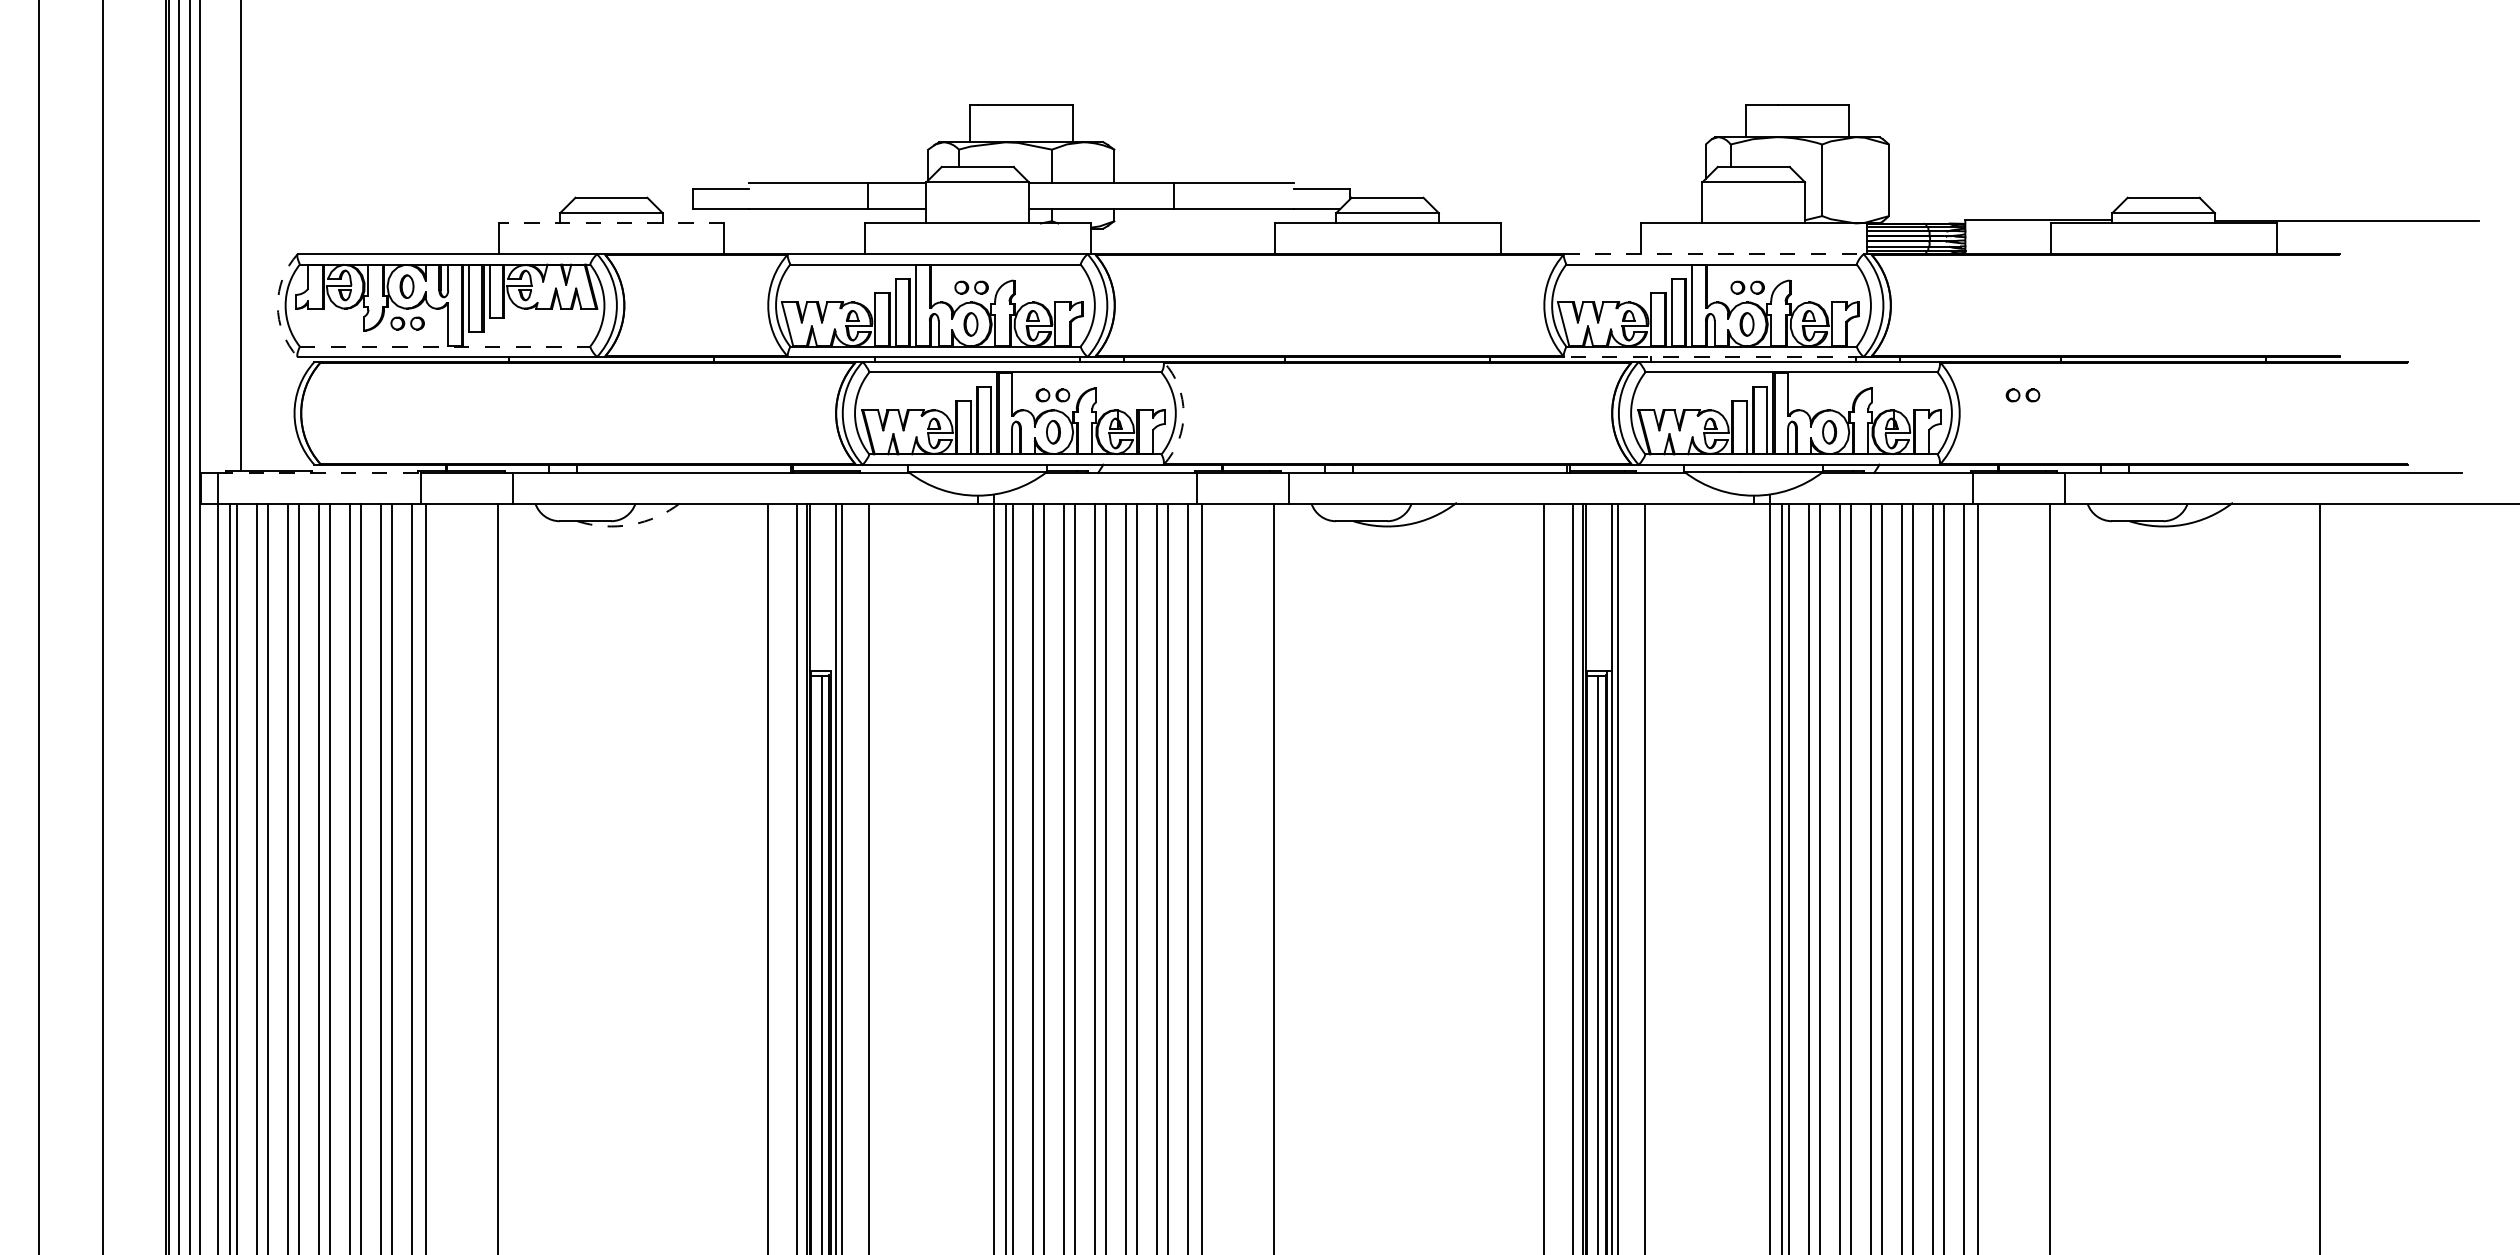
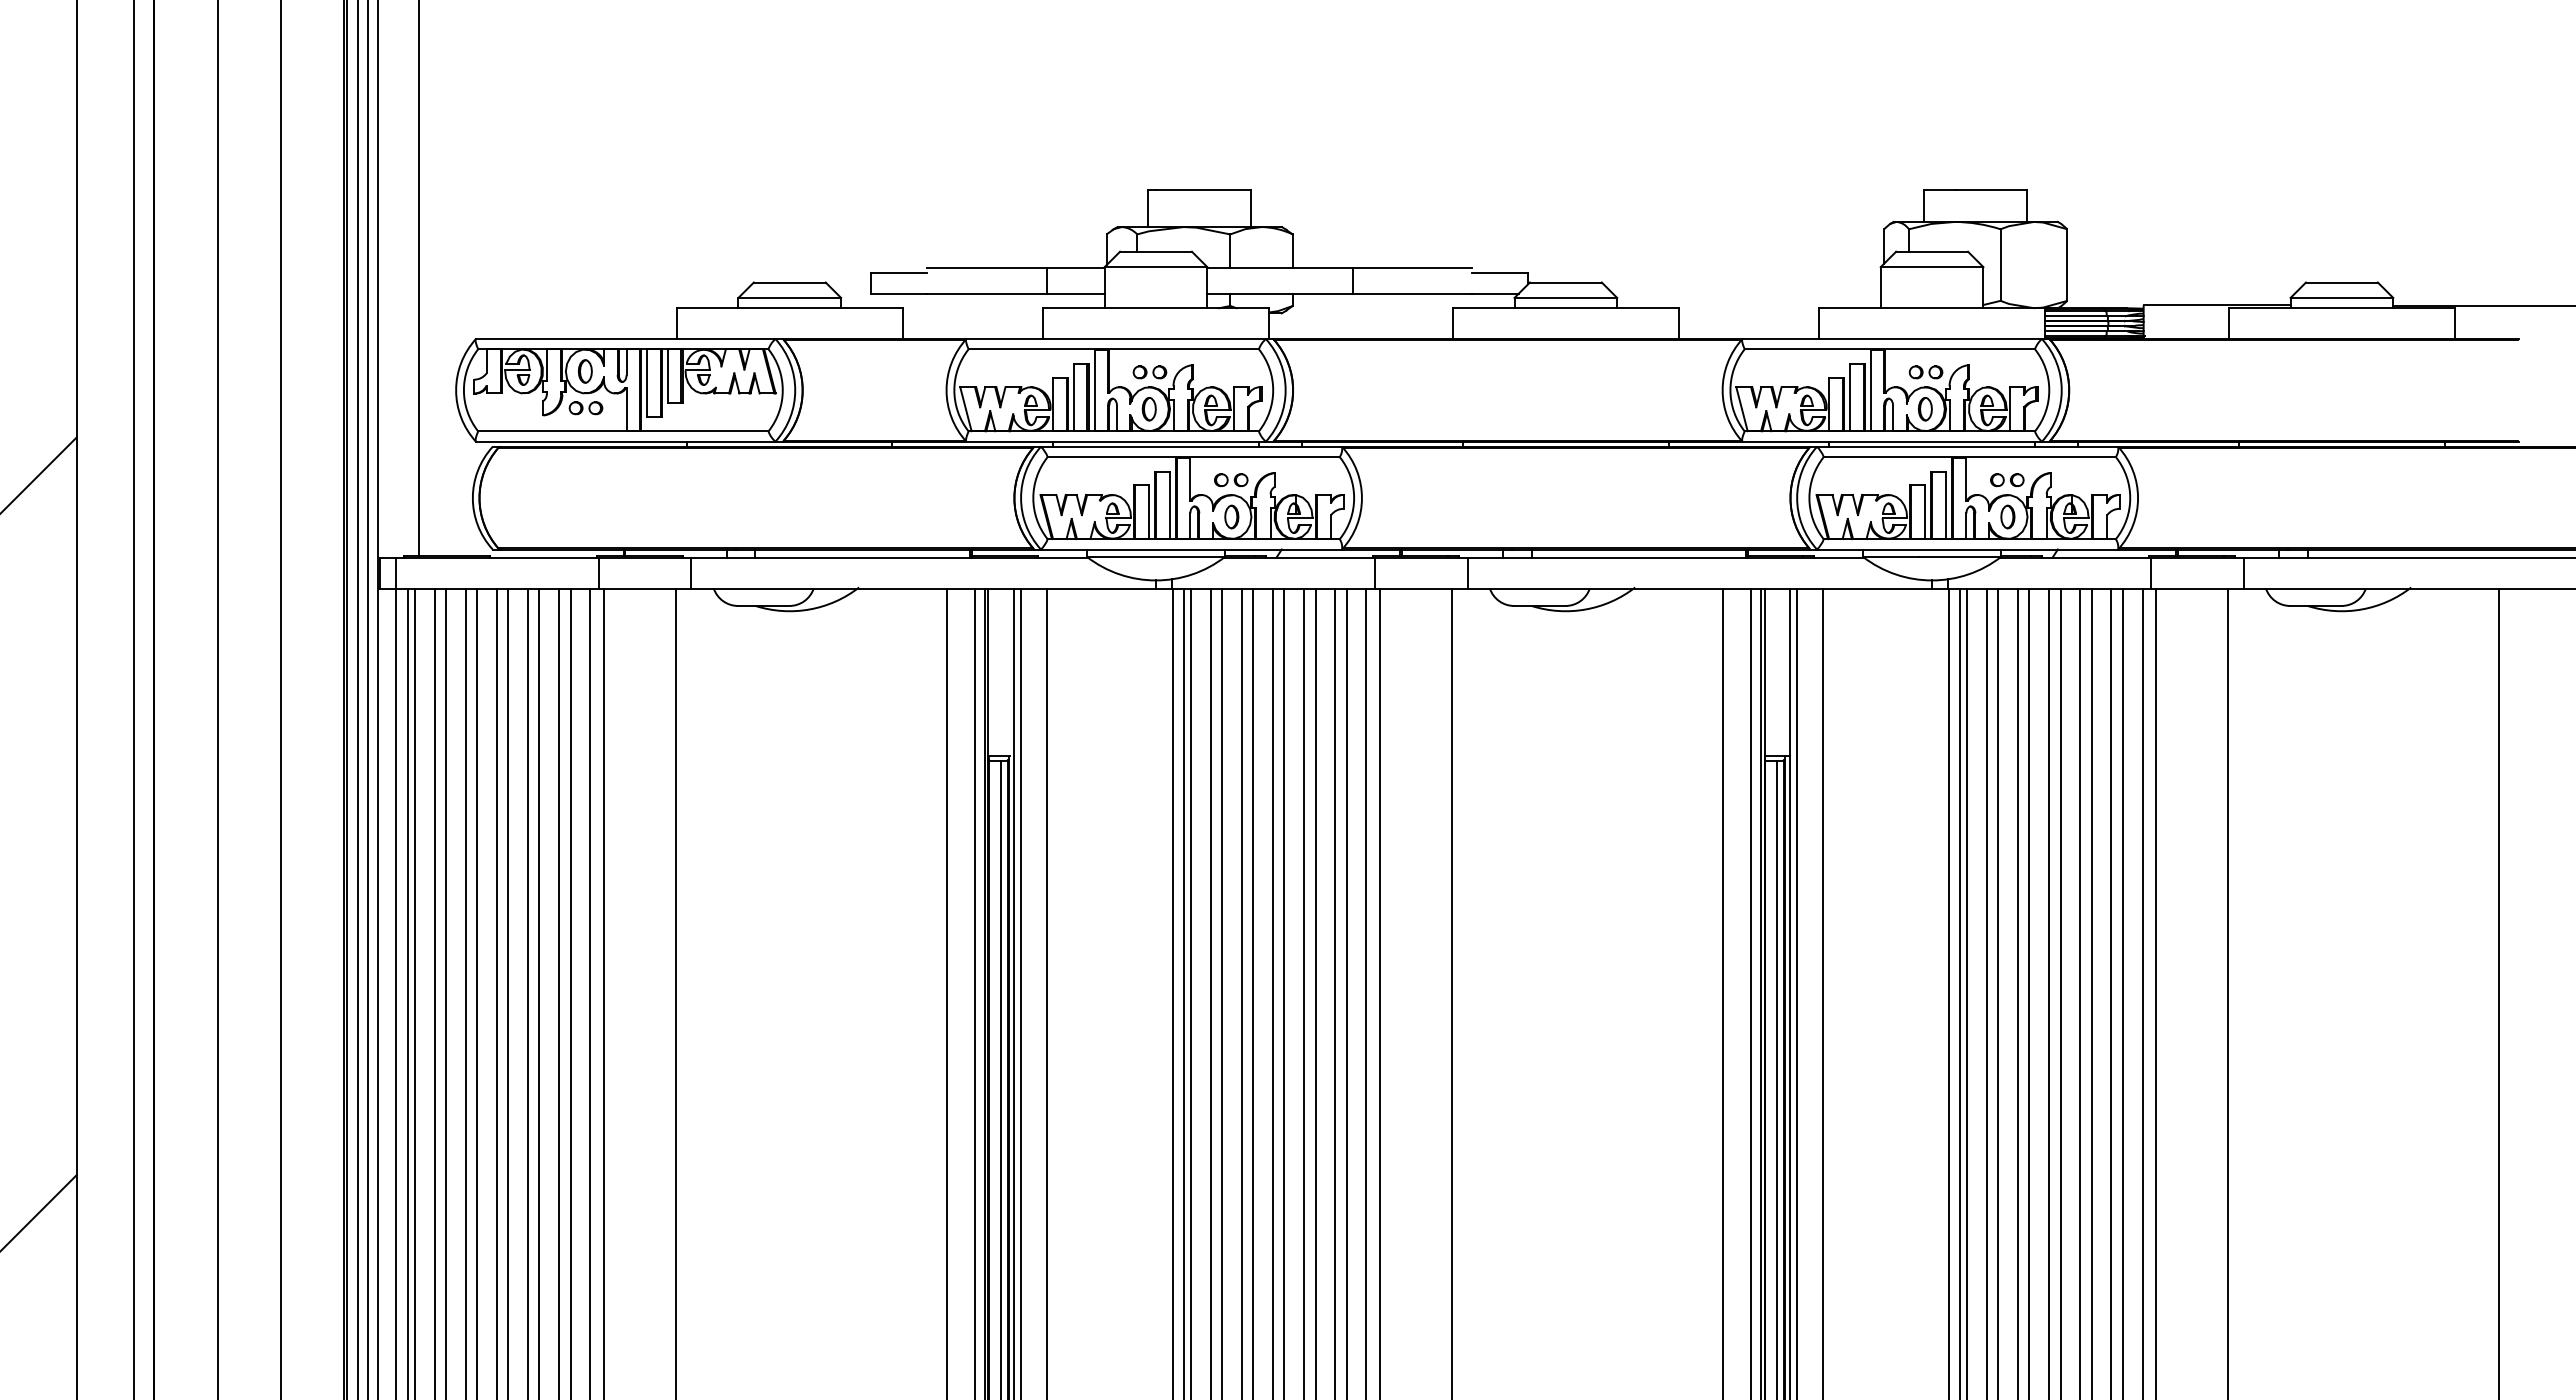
line: (611, 223) -> (789, 308), dashed -> solid
line: (1714, 254) -> (1892, 339), dashed -> solid
arc: (278, 305) -> (456, 390), dashed -> solid
line: (445, 346) -> (623, 431), dashed -> solid
line: (1714, 356) -> (1892, 441), dashed -> solid
part: (2023, 395) -> (2007, 480), moved
arc: (1183, 413) -> (1361, 498), dashed -> solid
line: (319, 472) -> (497, 557), dashed -> solid
arc: (631, 524) -> (809, 609), dashed -> solid

